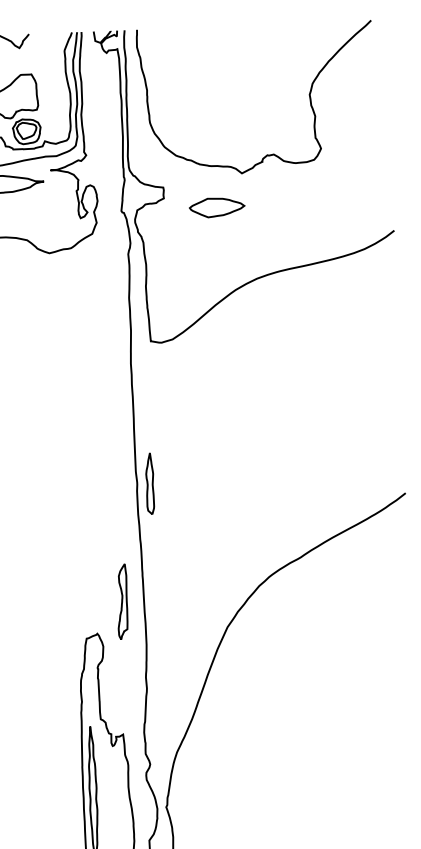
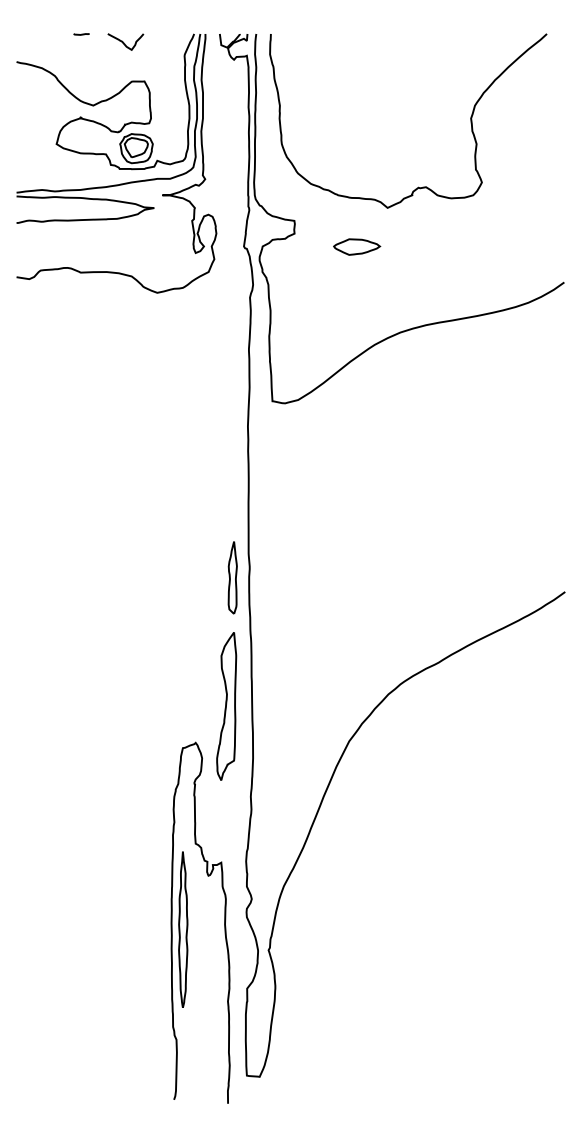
part: (217, 207) -> (357, 246), size x0.71
part: (149, 483) -> (232, 577), moved
part: (122, 601) -> (226, 706), size x1.67

